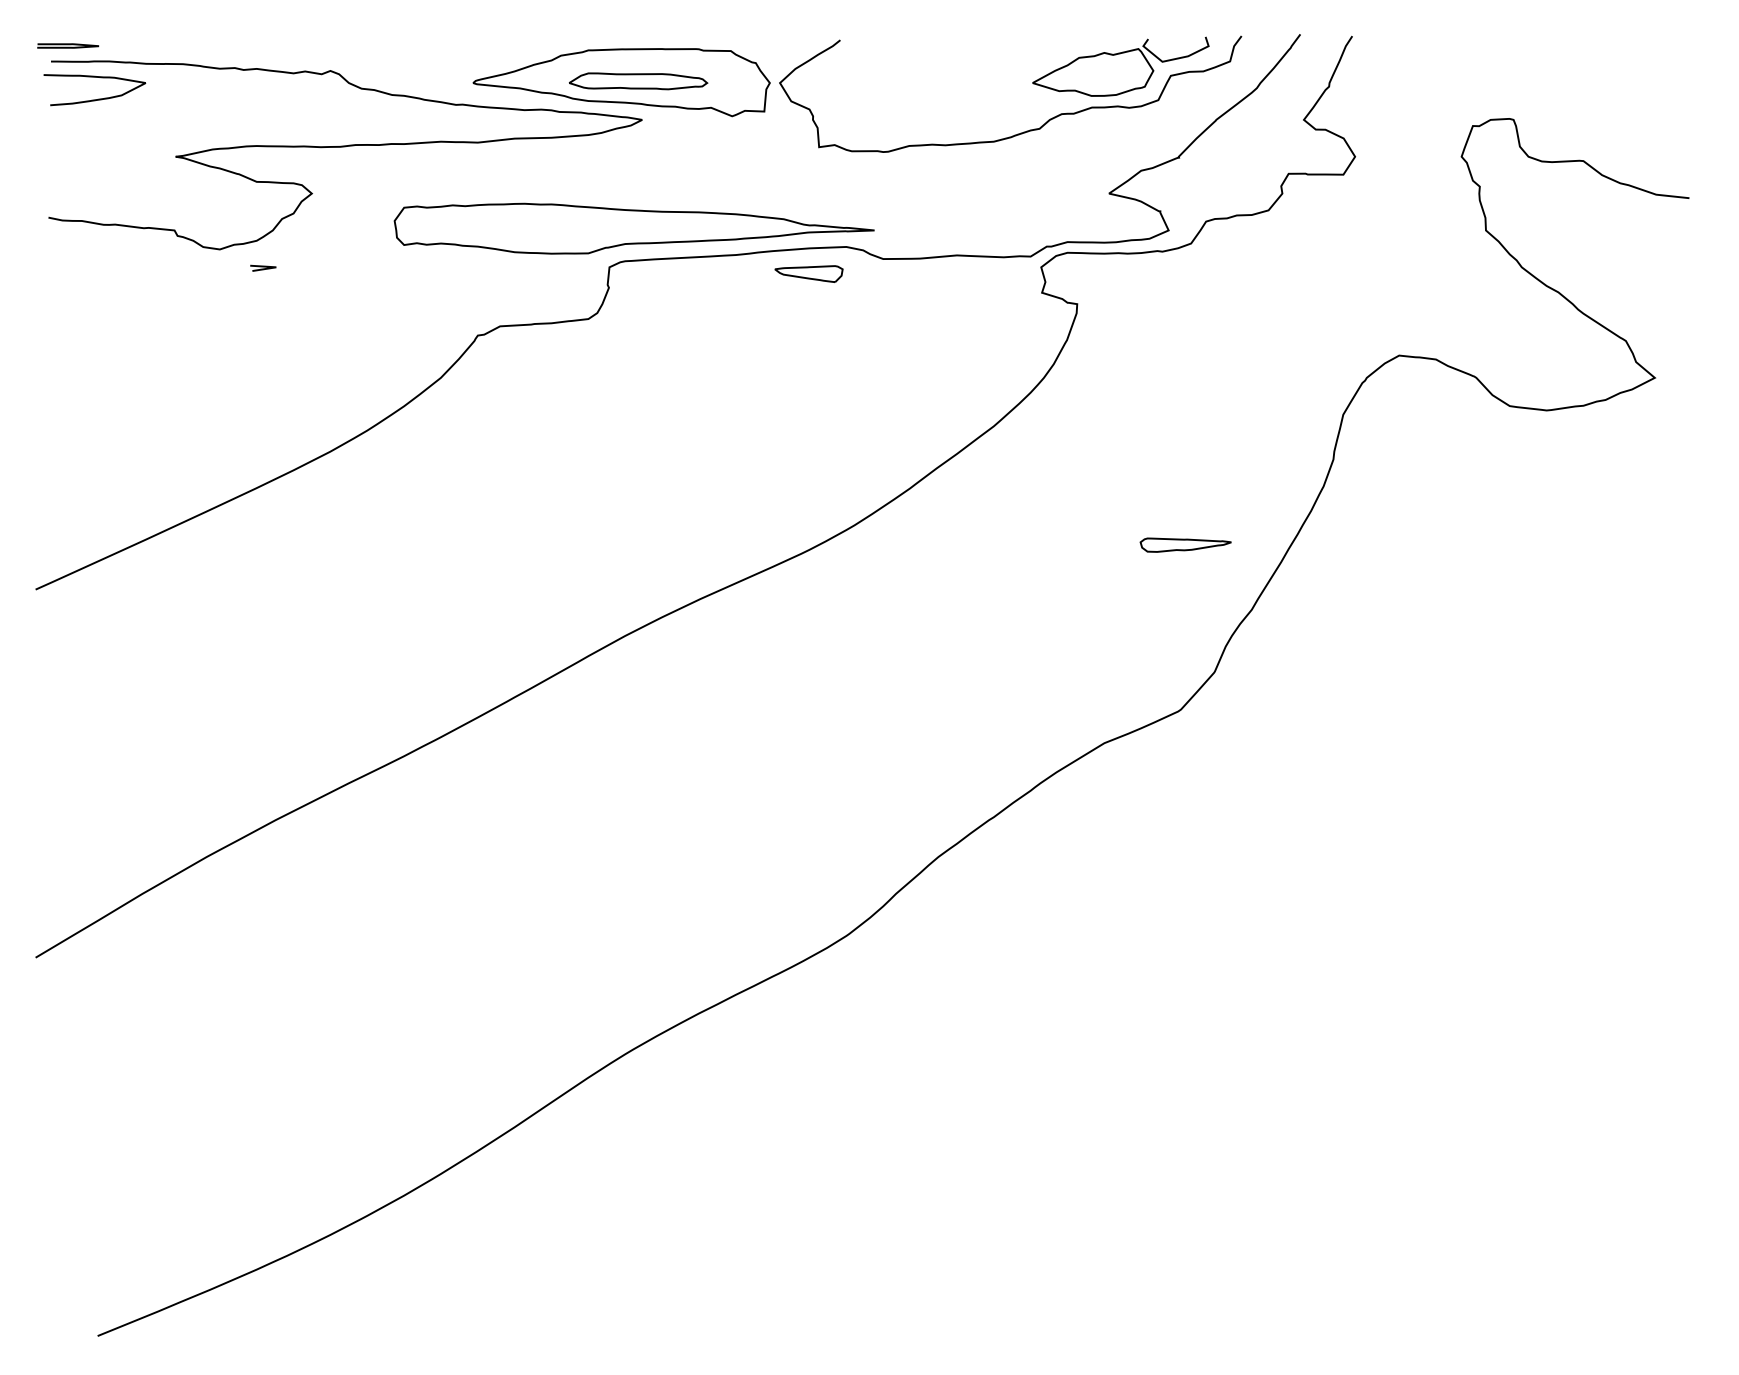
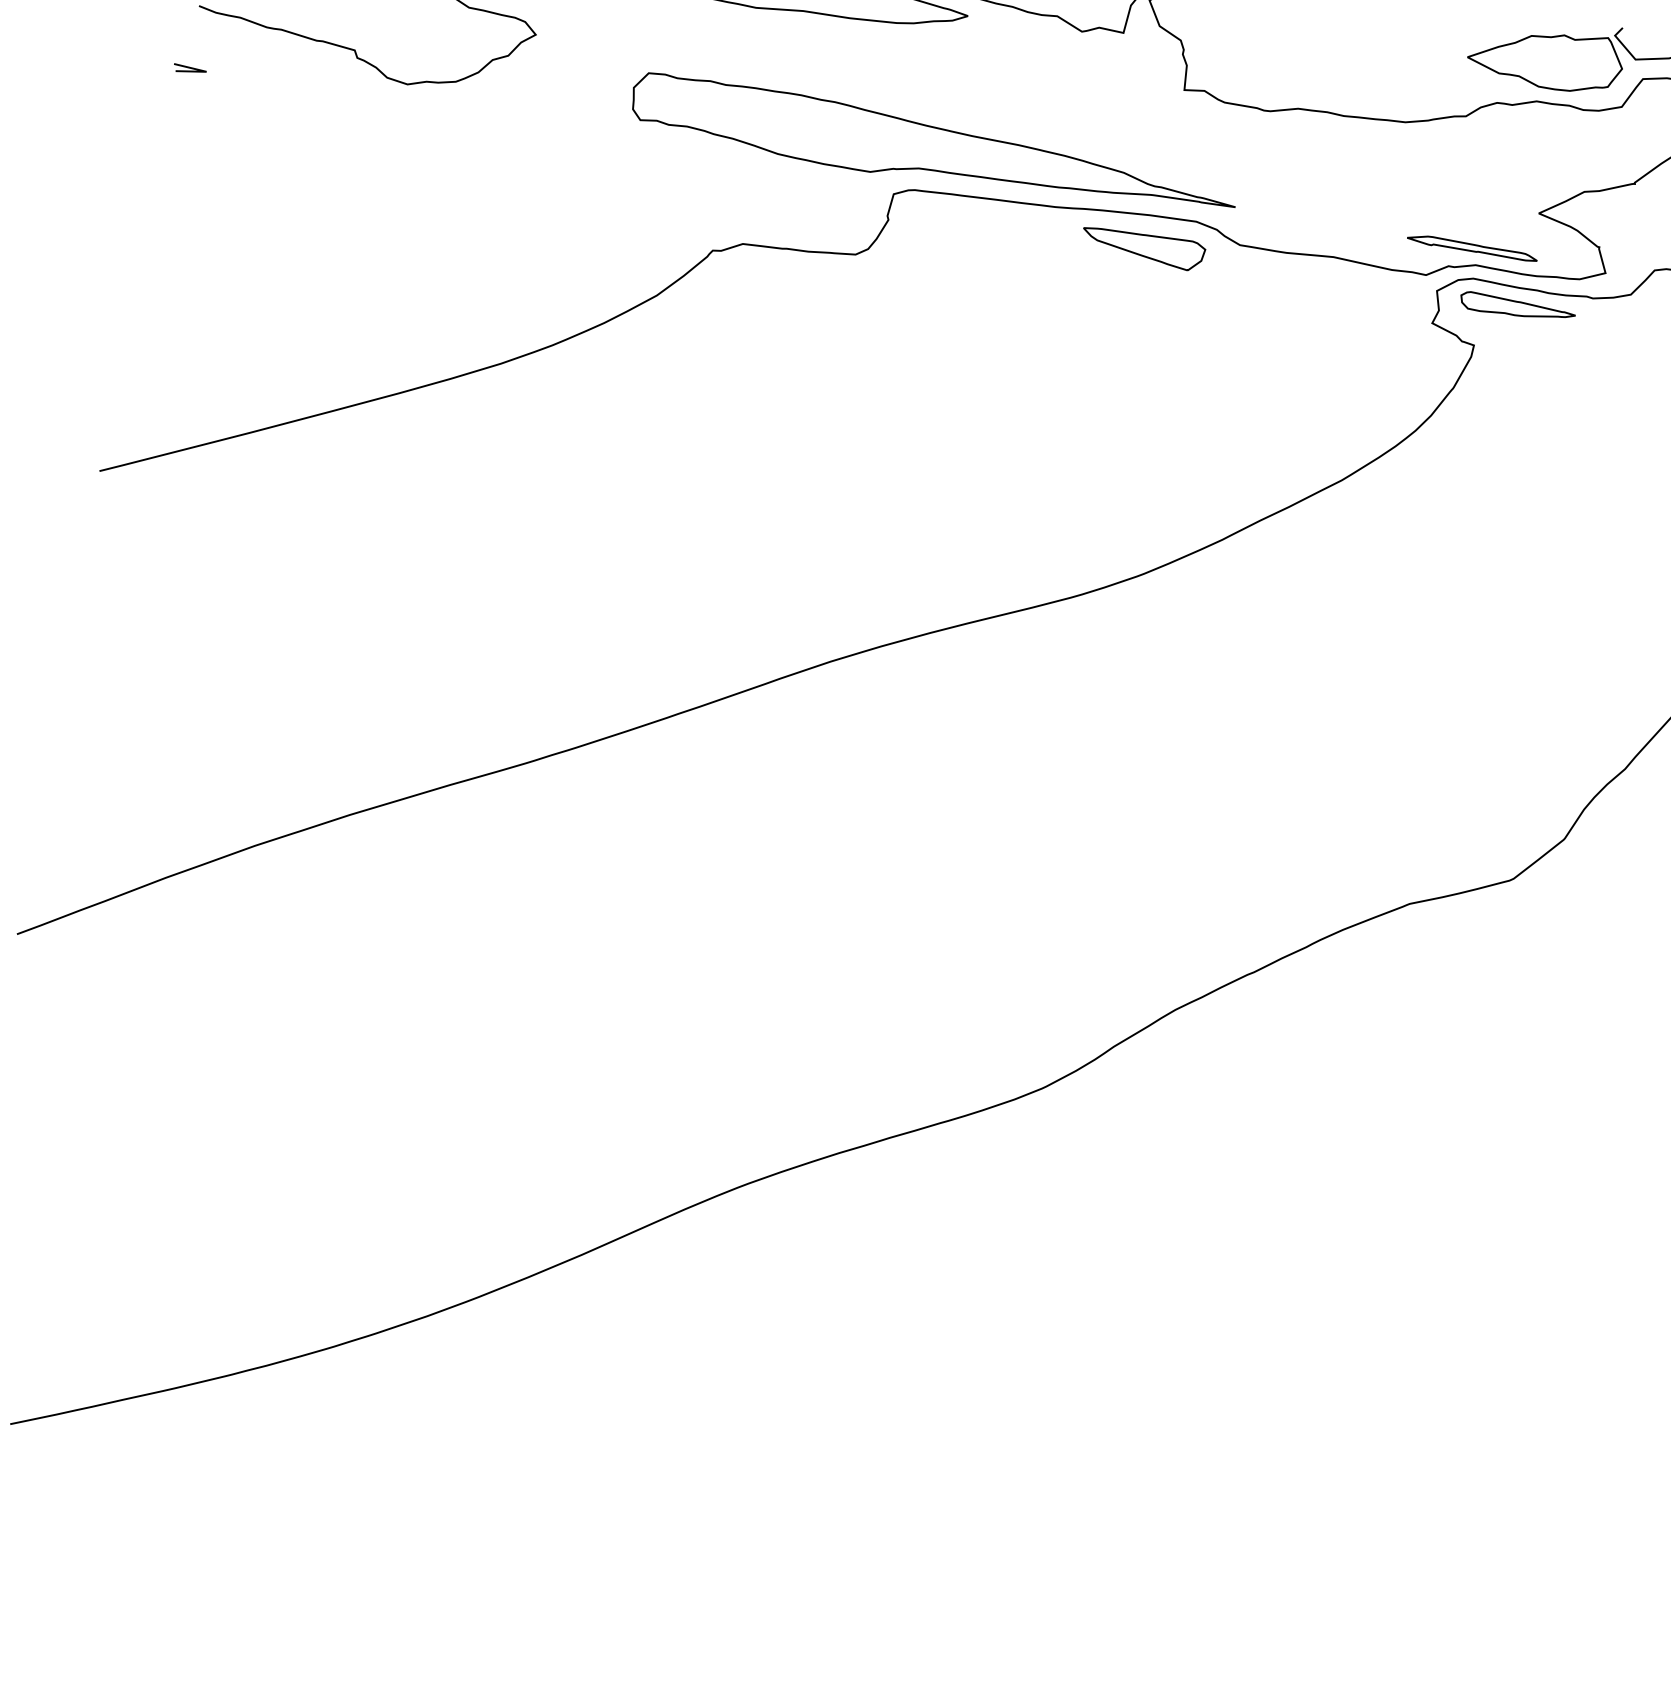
part: (1062, 229) -> (1472, 248), added
line: (263, 267) -> (190, 69), moved
part: (808, 273) -> (1142, 246), size x1.43
part: (1185, 544) -> (1517, 308), moved

